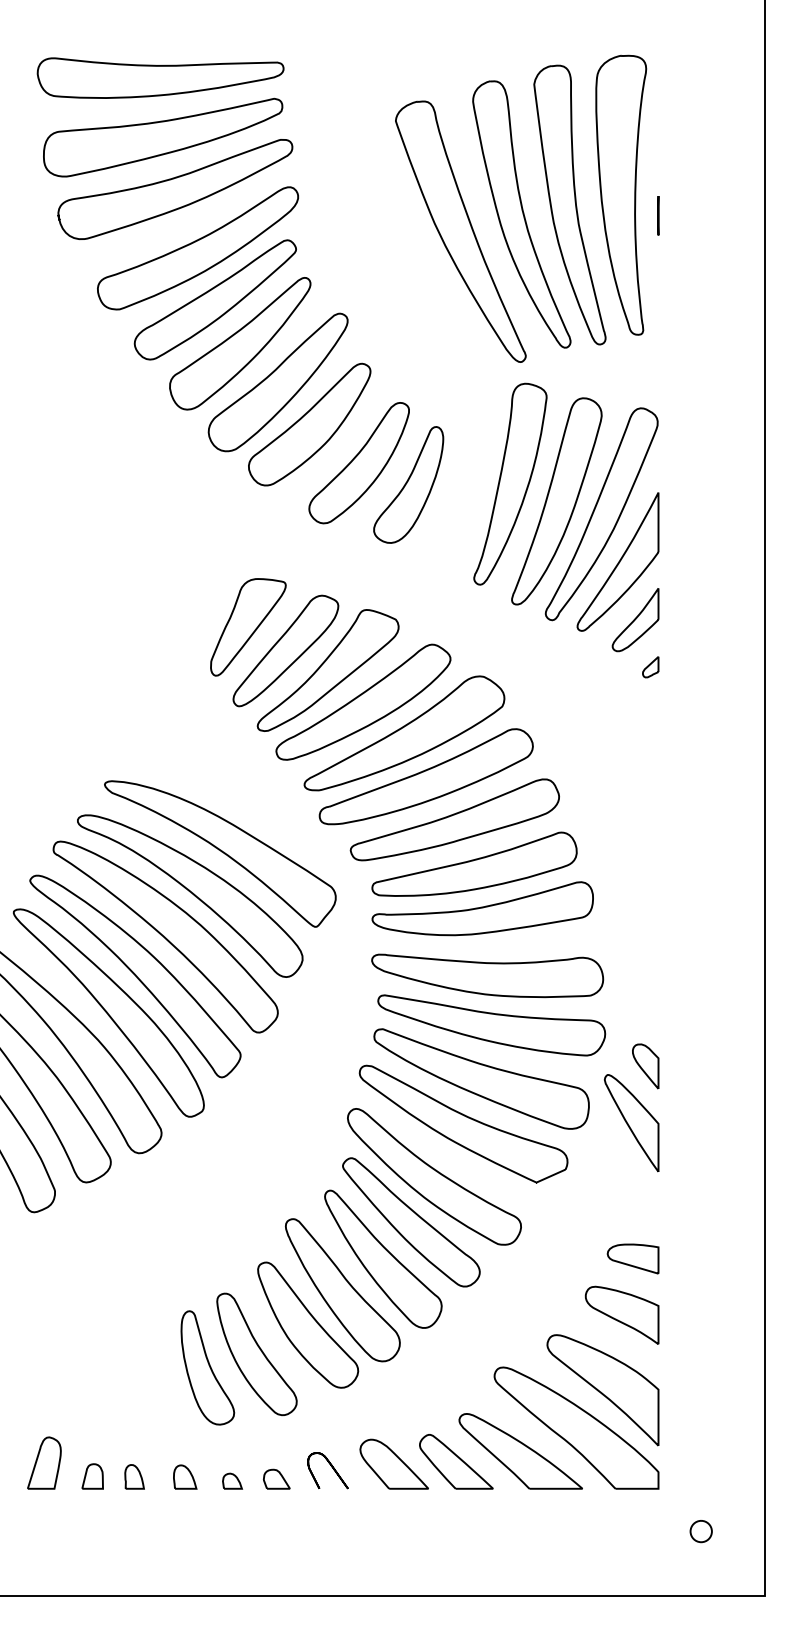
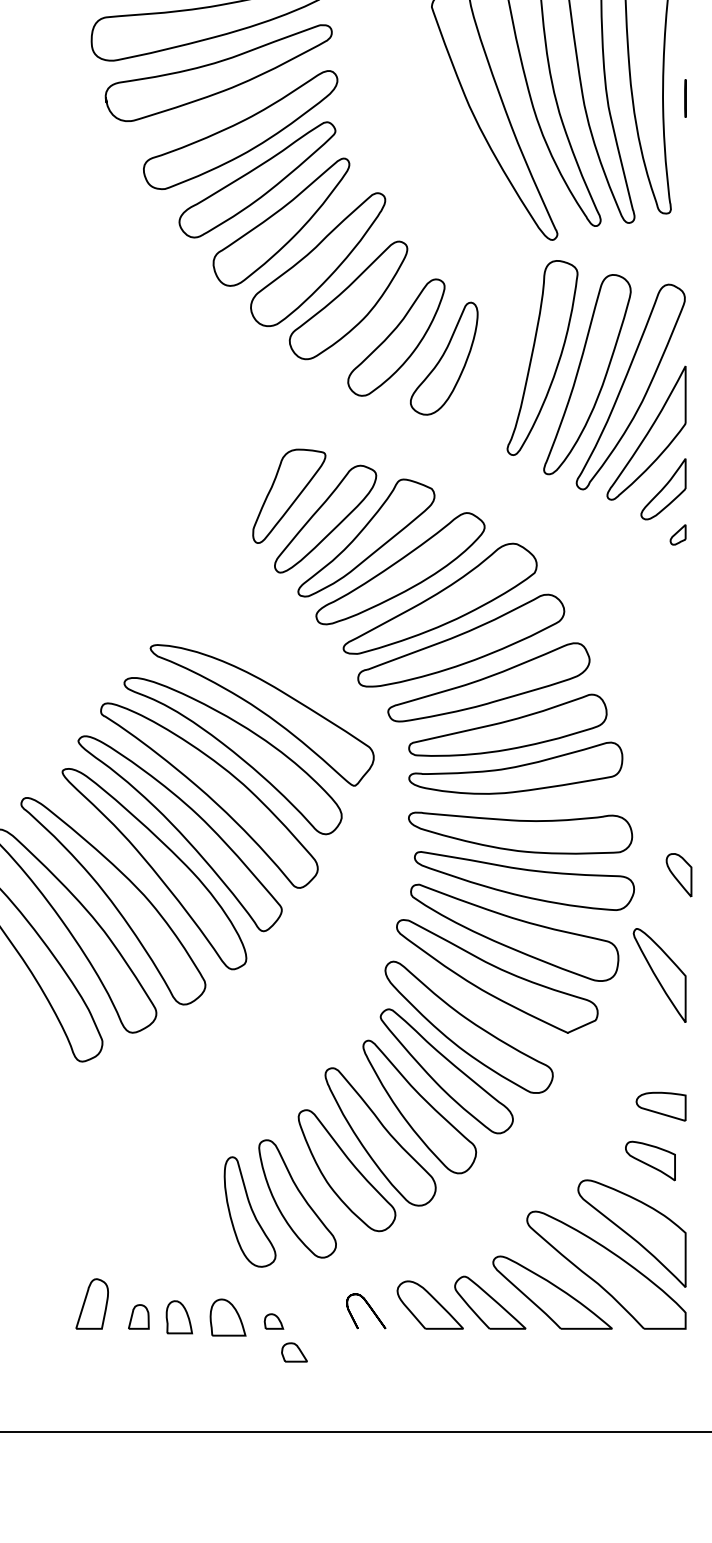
part: (645, 1066) -> (678, 875), moved
part: (621, 1314) -> (649, 1160), size x0.7
part: (134, 1476) -> (179, 1316), size x1.4
part: (185, 1476) -> (228, 1316), size x1.6
part: (276, 1478) -> (294, 1351), moved

